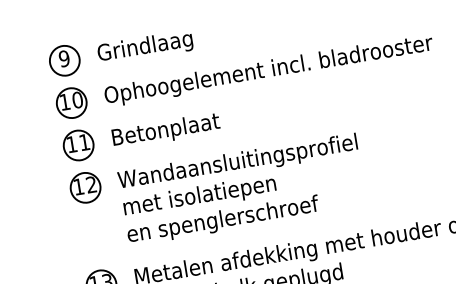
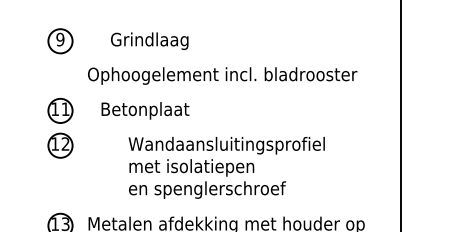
text: (144, 46) -> (149, 40), moved
part: (71, 103) -> (60, 76), removed
text: (166, 130) -> (145, 110), moved
text: (242, 189) -> (226, 167), moved

